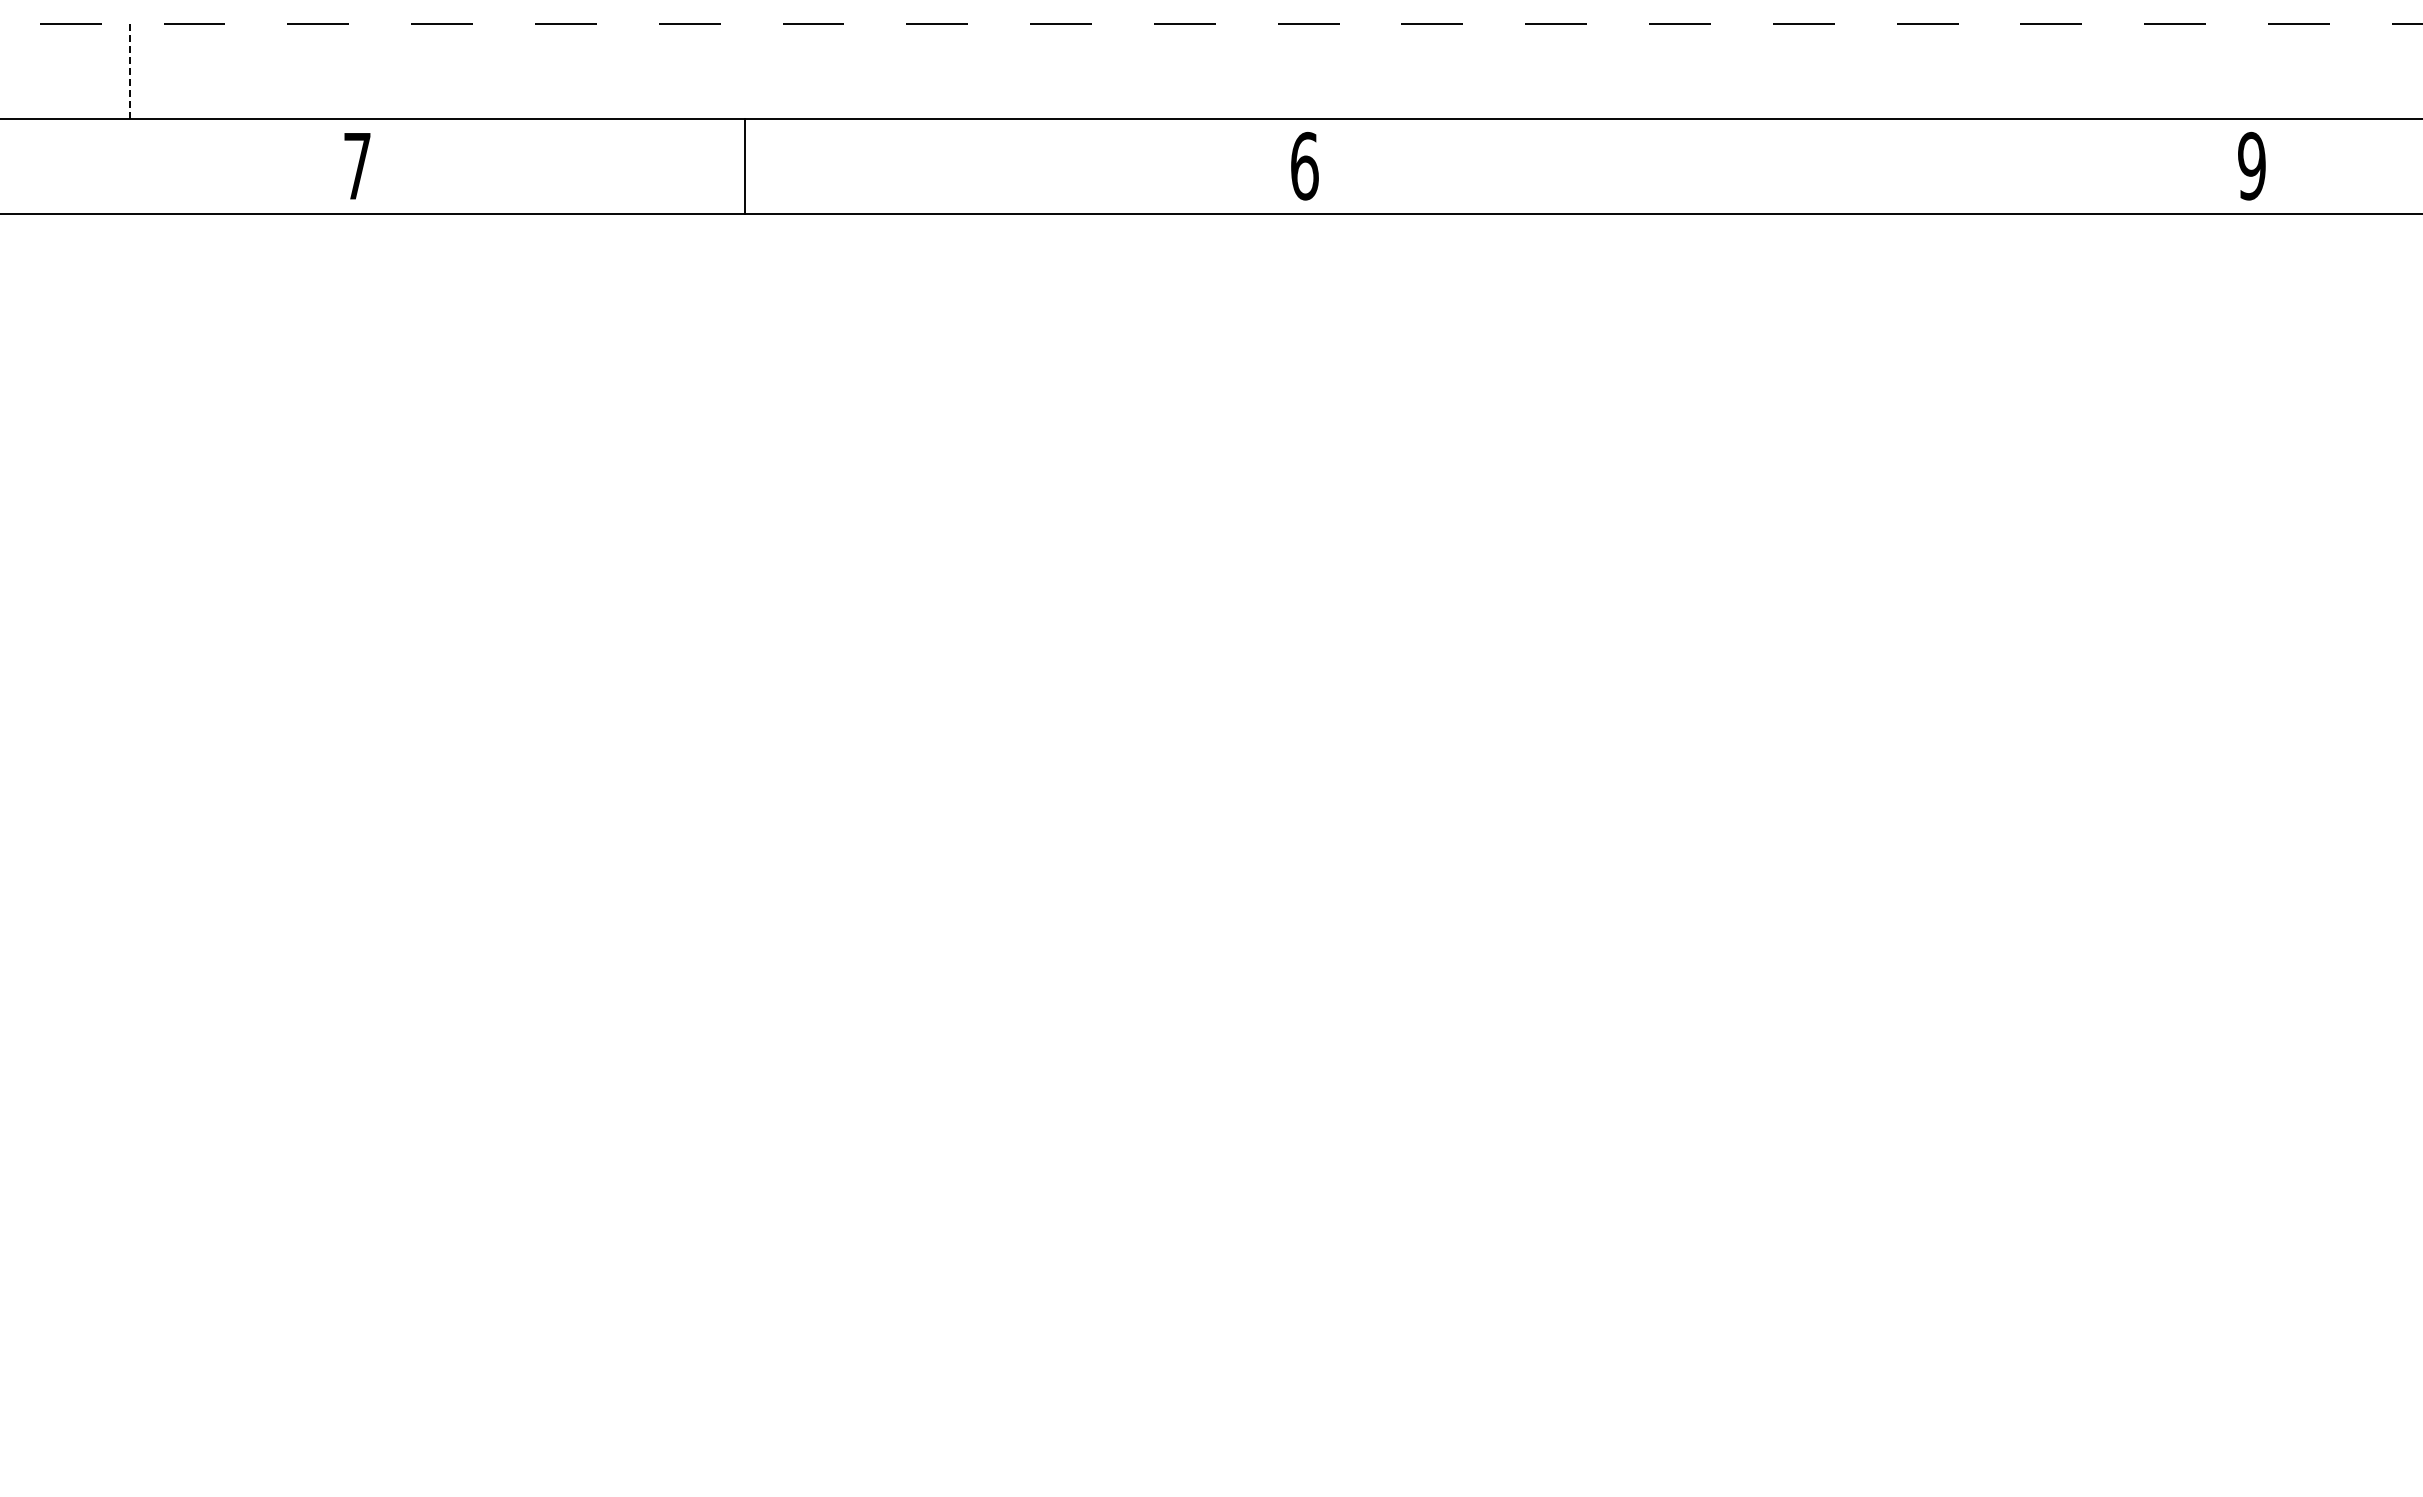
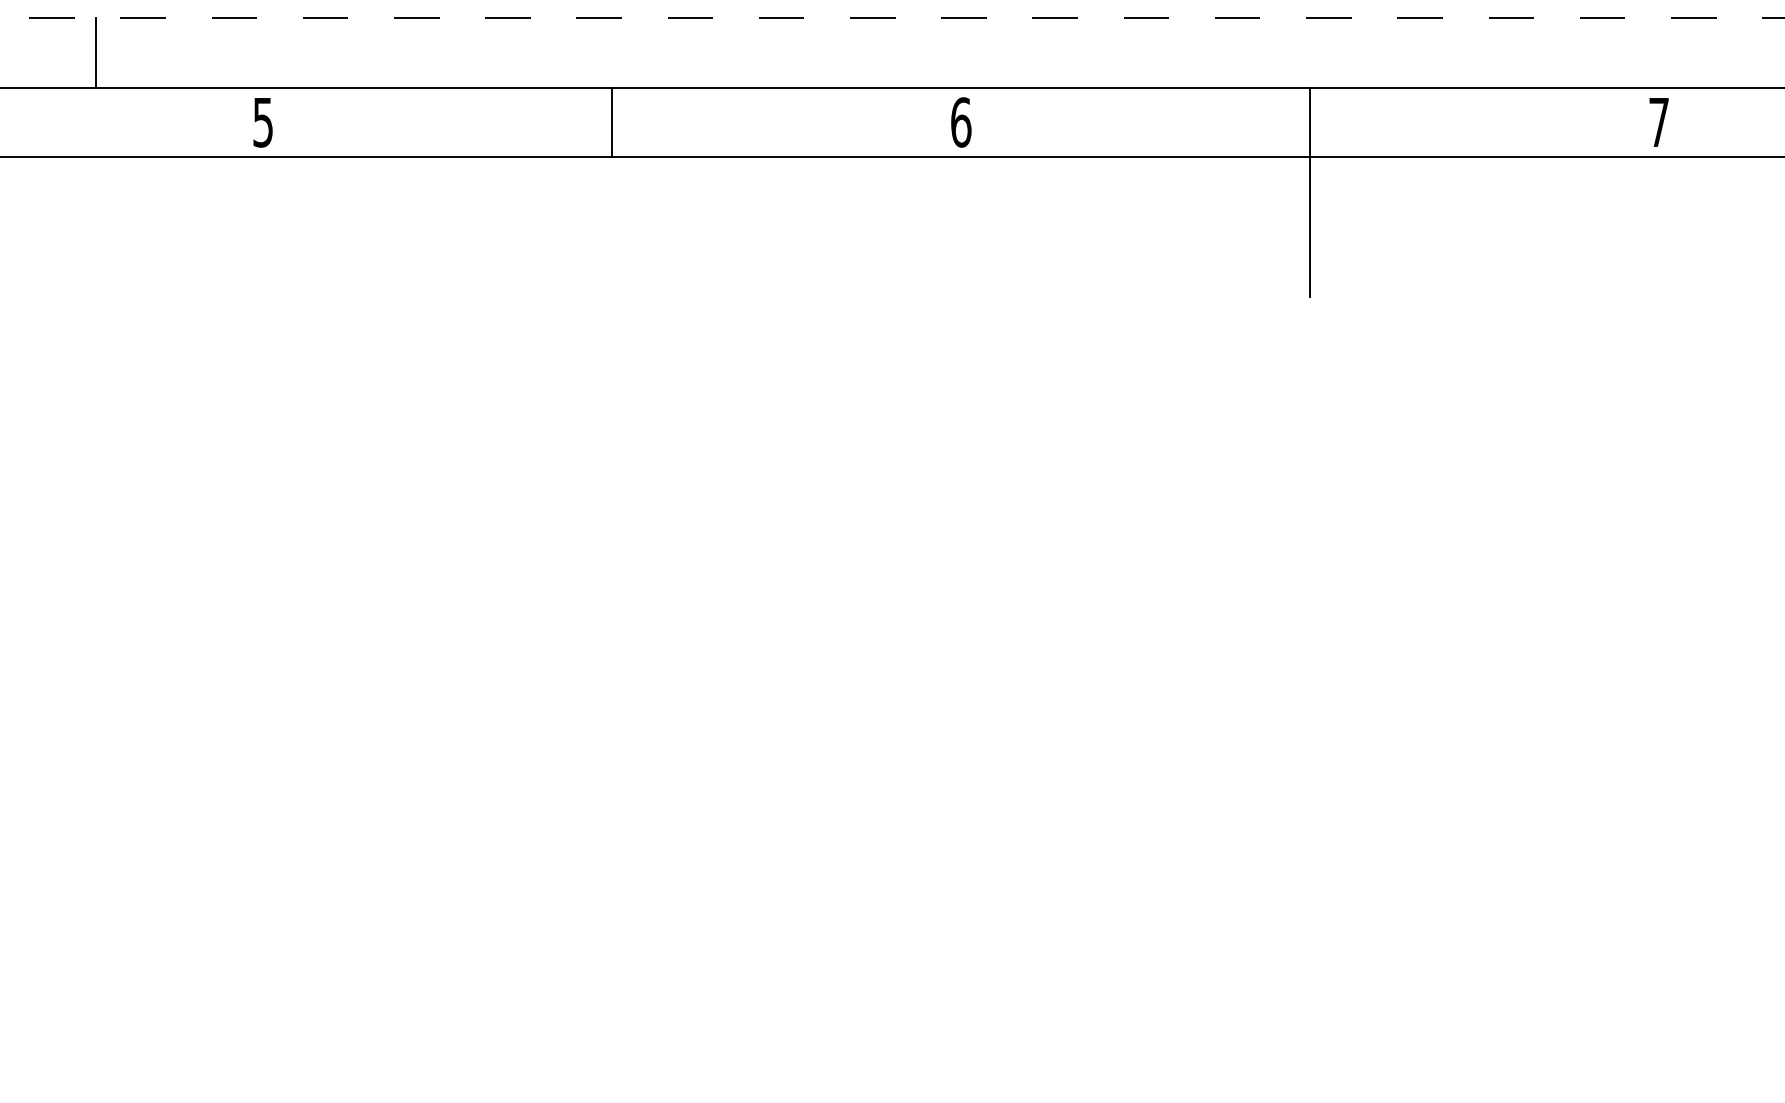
line: (130, 71) -> (96, 52), dashed -> solid
line: (745, 165) -> (612, 121), moved
text: (2251, 165) -> (1658, 121), 9 -> 7
text: (357, 166) -> (263, 122), 7 -> 5
line: (1778, 260) -> (1310, 191), added

